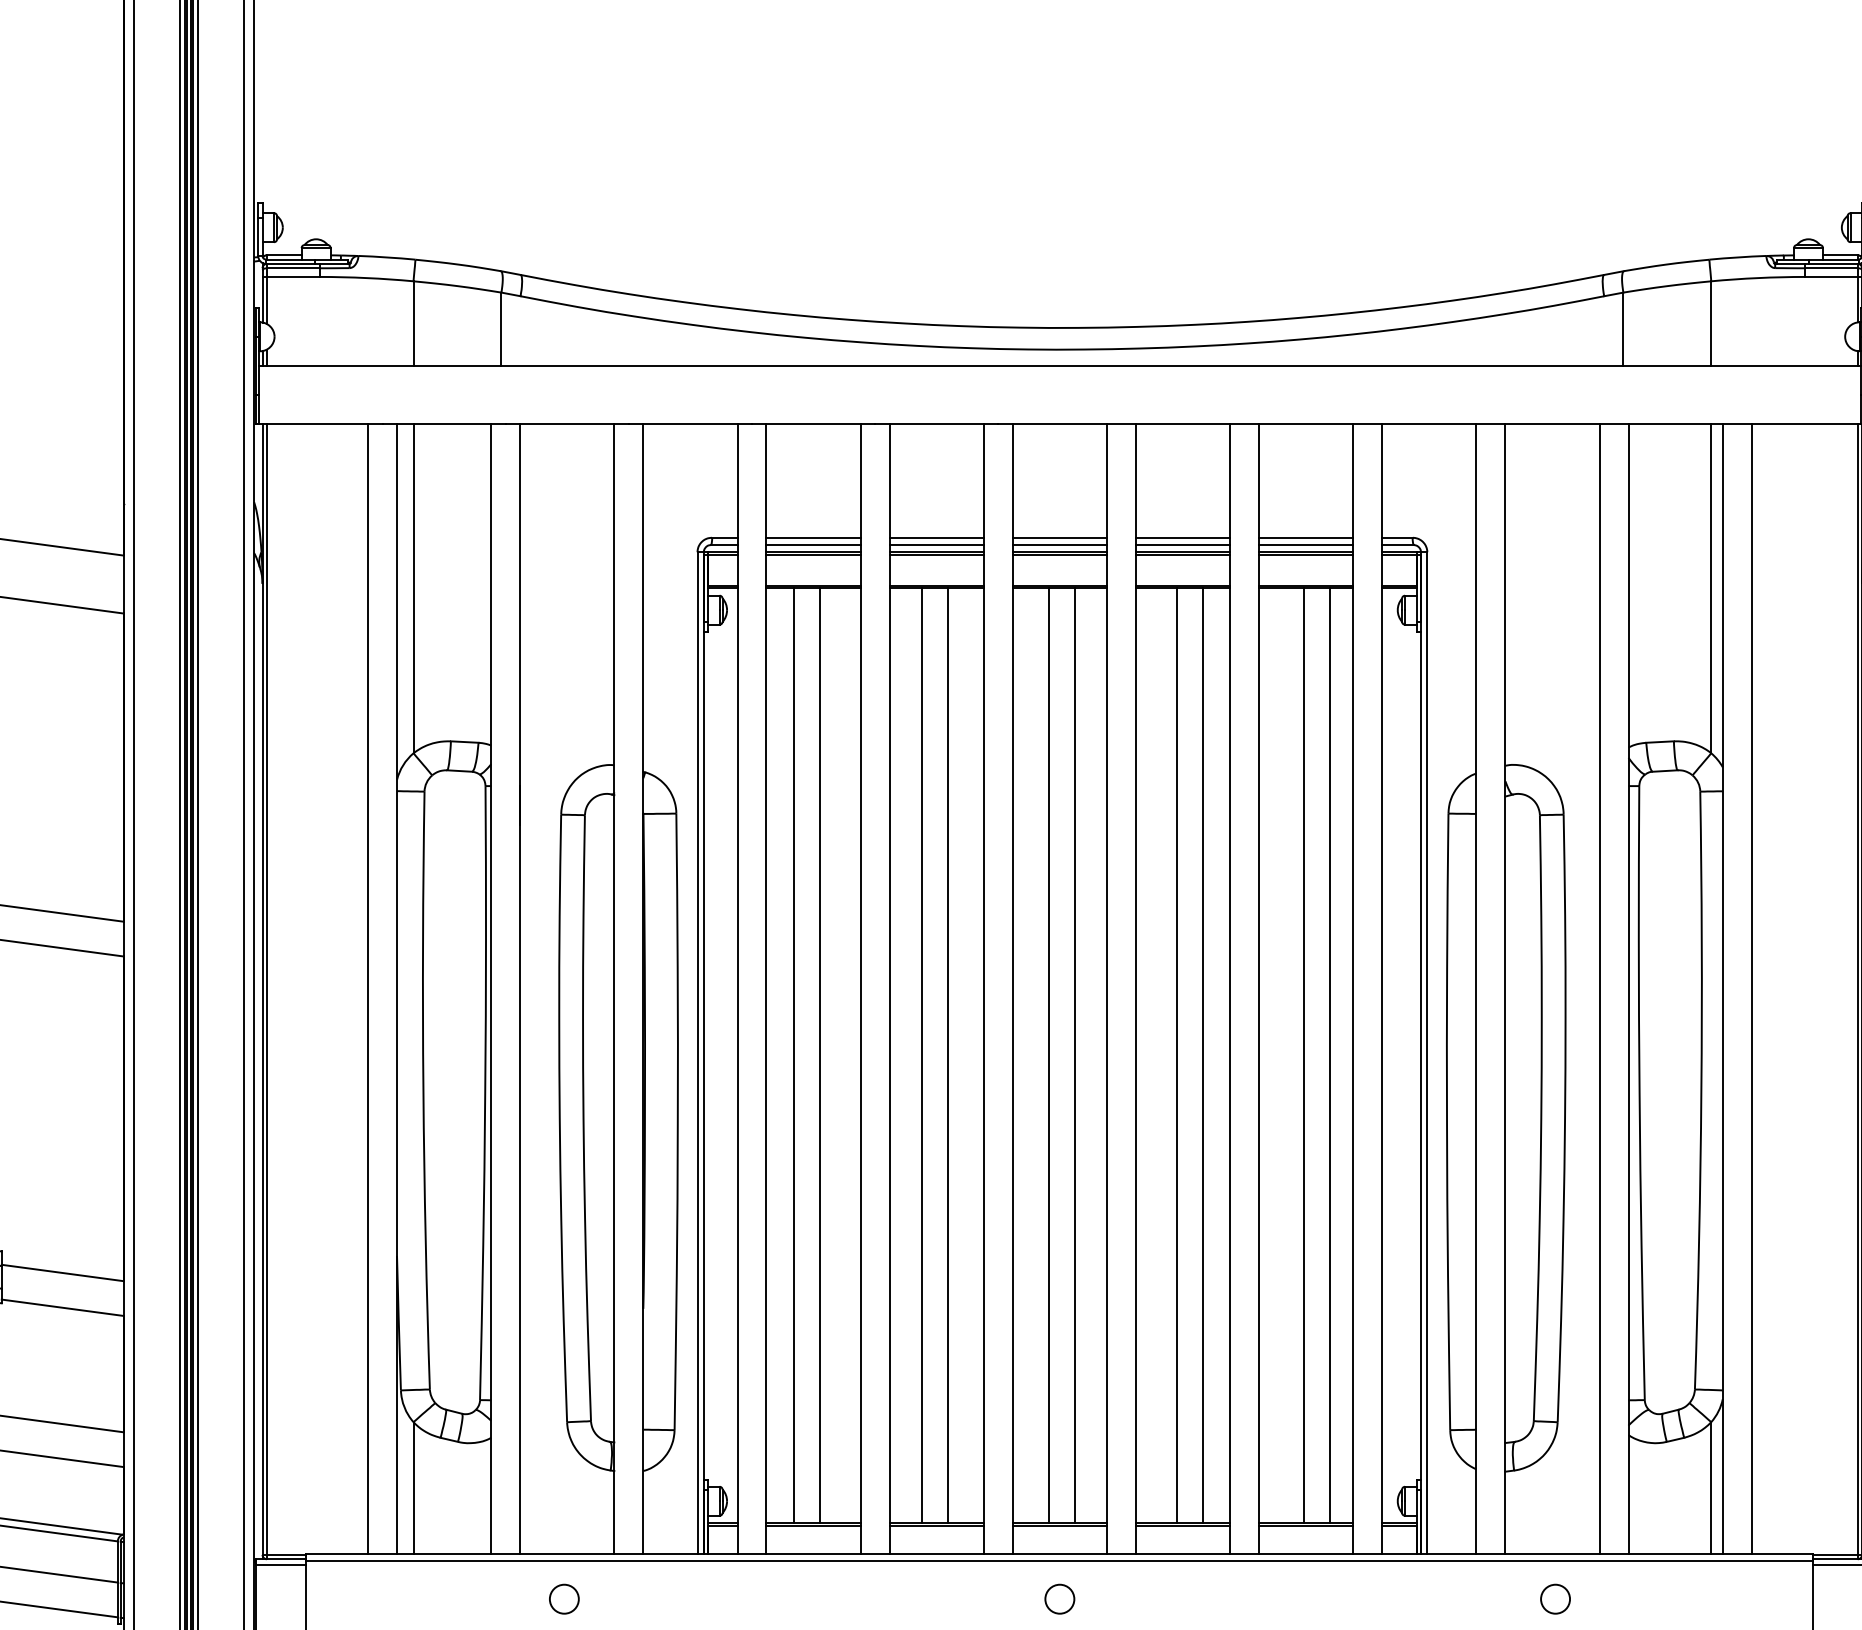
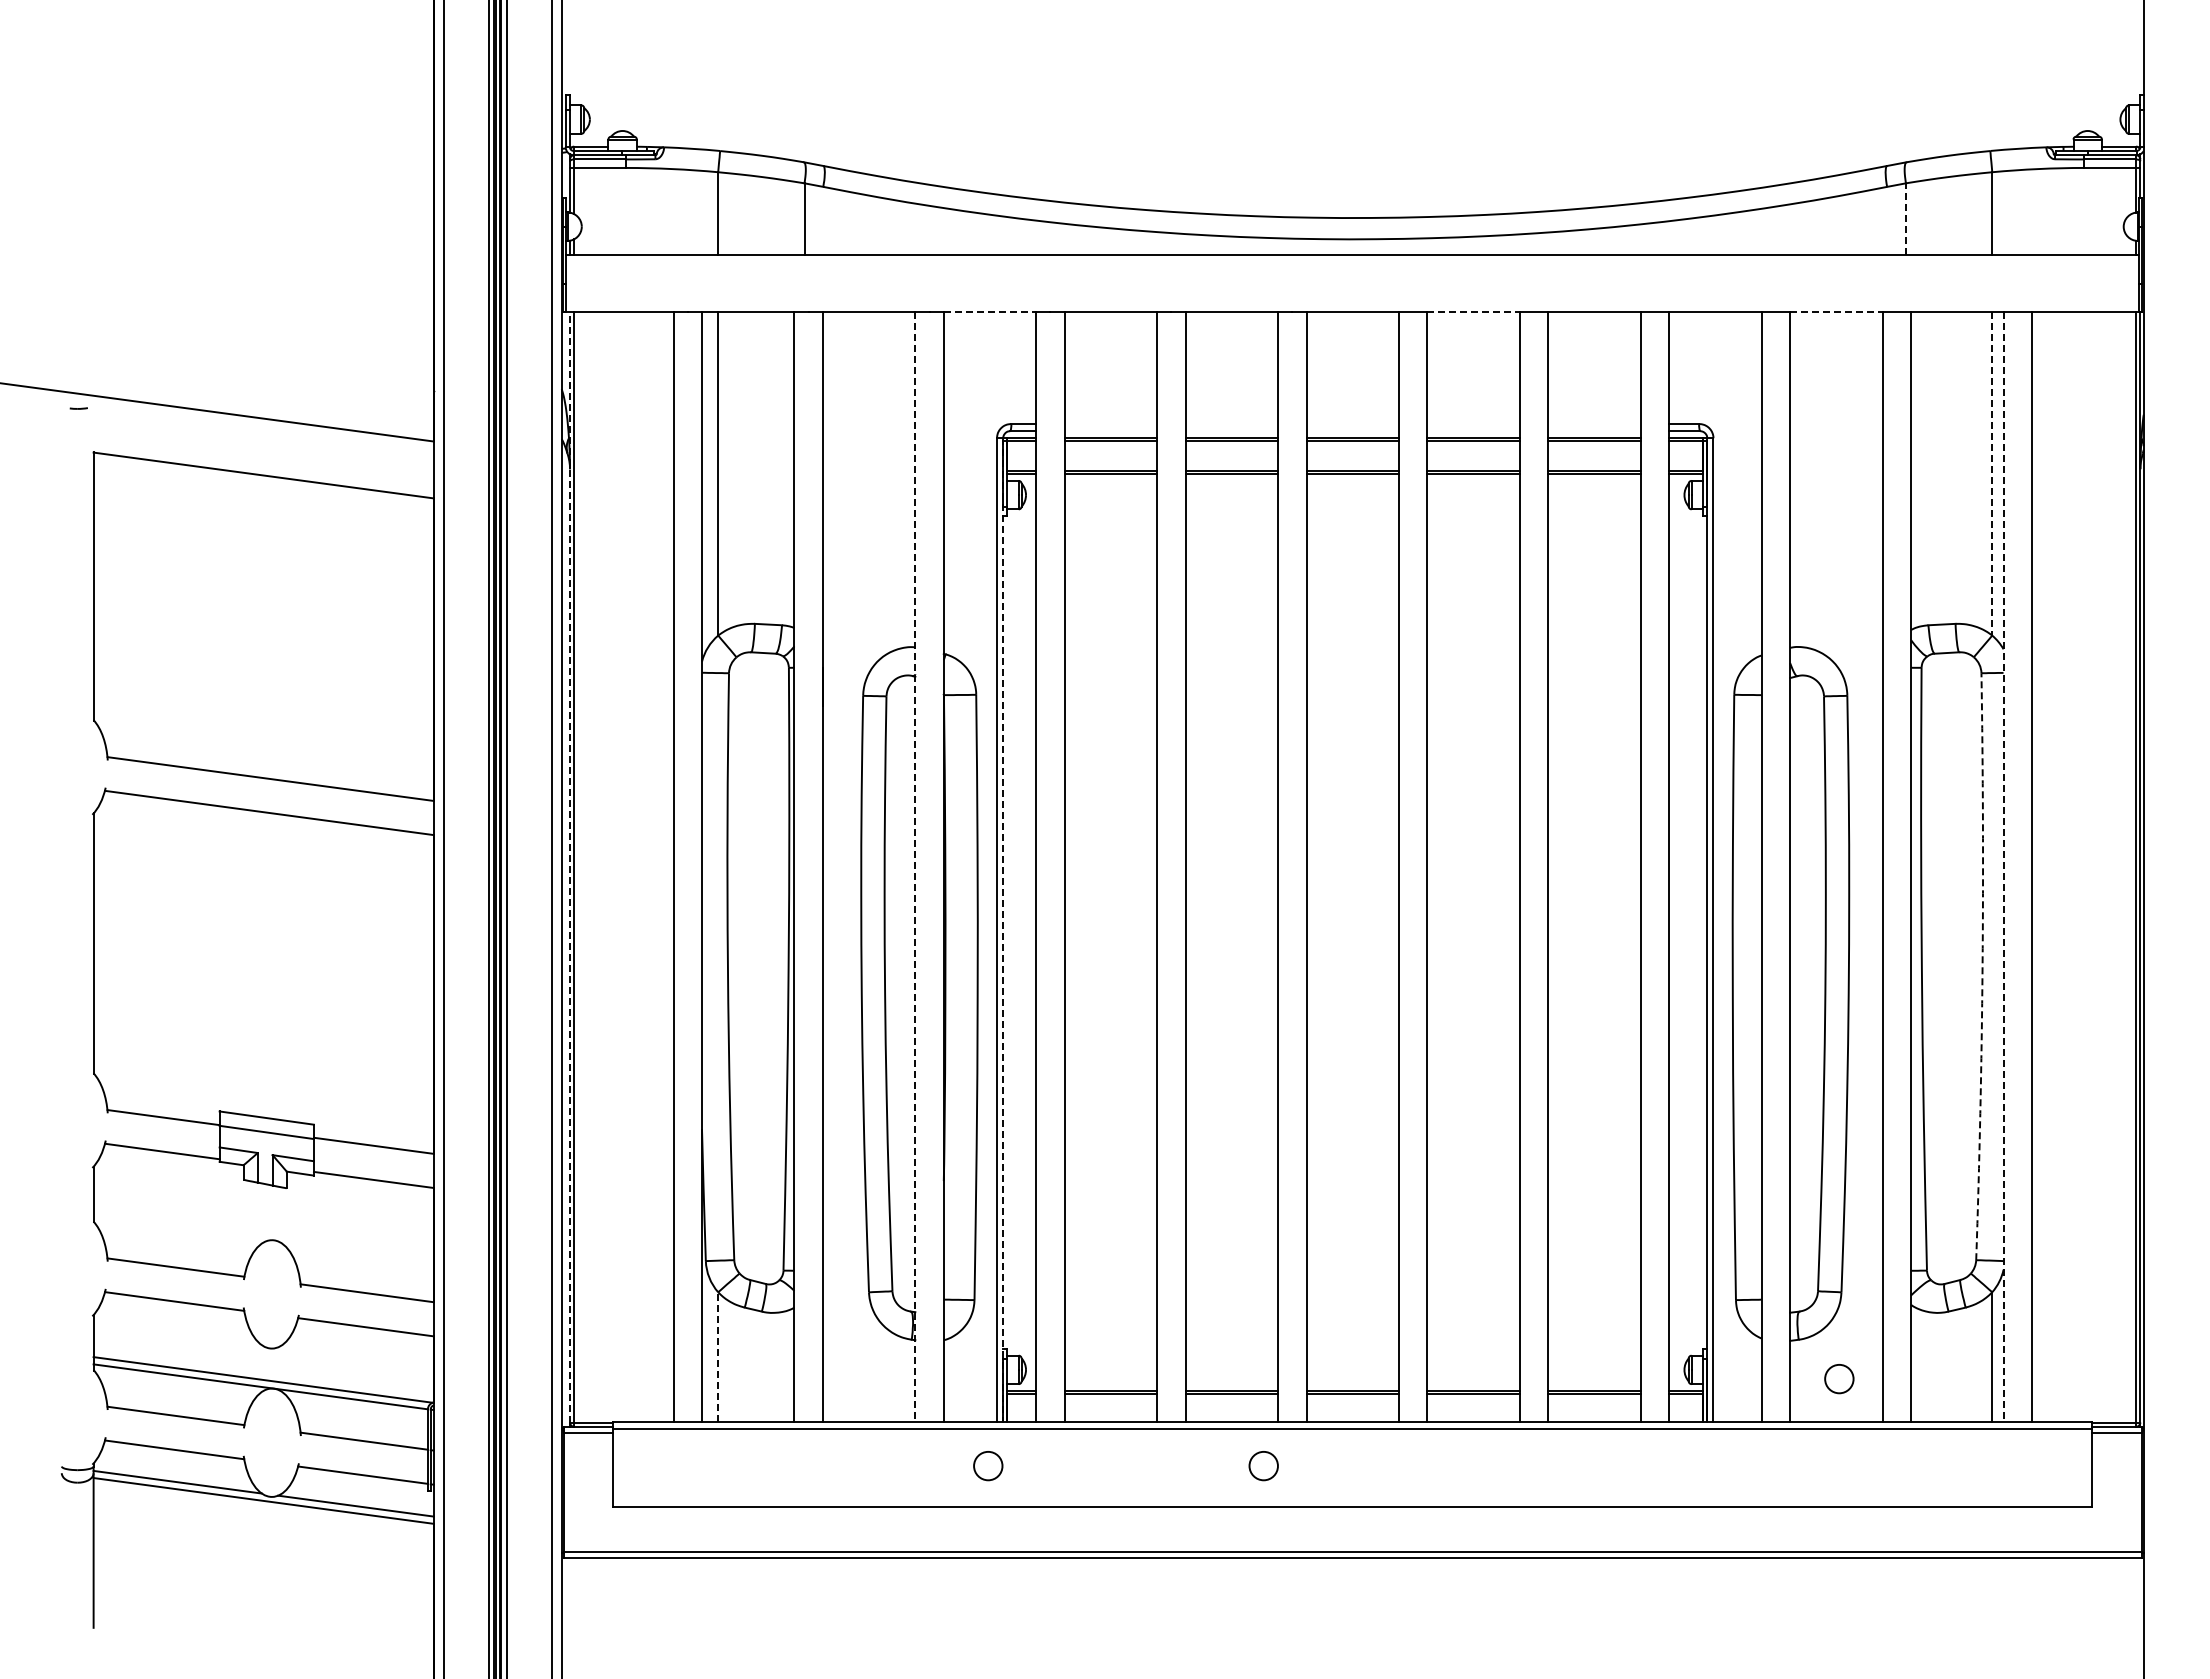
line: (1622, 329) -> (1905, 219), solid -> dashed
line: (690, 424) -> (990, 312), solid -> dashed
line: (1183, 424) -> (1474, 312), solid -> dashed
line: (1552, 424) -> (1836, 312), solid -> dashed
line: (813, 538) -> (1110, 424), removed
line: (936, 538) -> (1231, 424), removed
line: (1059, 538) -> (1352, 424), removed
line: (1182, 538) -> (1473, 424), removed
line: (1306, 538) -> (1594, 424), removed
line: (813, 545) -> (1110, 431), removed
line: (936, 545) -> (1231, 431), removed
line: (1059, 545) -> (1352, 431), removed
line: (1182, 545) -> (1473, 431), removed
line: (1306, 545) -> (1594, 431), removed
line: (1711, 588) -> (1992, 473), solid -> dashed
line: (262, 988) -> (569, 866), solid -> dashed
line: (614, 988) -> (915, 866), solid -> dashed
line: (1722, 988) -> (2003, 866), solid -> dashed
line: (704, 1052) -> (1003, 929), solid -> dashed
line: (794, 1055) -> (1092, 932), removed
line: (820, 1055) -> (1117, 932), removed
line: (922, 1055) -> (1217, 932), removed
line: (947, 1055) -> (1242, 932), removed
line: (1049, 1055) -> (1342, 932), removed
line: (1074, 1055) -> (1367, 932), removed
line: (1176, 1055) -> (1467, 932), removed
line: (1203, 1055) -> (1493, 932), removed
line: (1304, 1055) -> (1592, 932), removed
line: (1330, 1055) -> (1618, 932), removed
arc: (1701, 1090) -> (1982, 966), solid -> dashed
line: (413, 1487) -> (718, 1356), solid -> dashed
circle: (564, 1599) -> (988, 1466), moved
circle: (1059, 1599) -> (1263, 1466), moved
circle: (1555, 1599) -> (1839, 1379), moved

